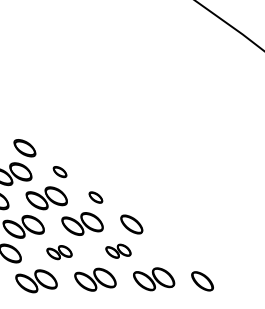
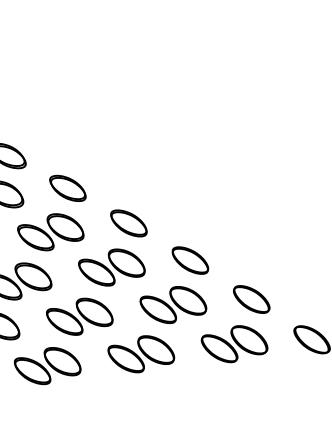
part: (59, 171) -> (66, 187), size x1.67
part: (95, 197) -> (128, 223), size x1.67
part: (118, 251) -> (173, 305), size x1.67
part: (59, 252) -> (79, 316), size x1.67
part: (167, 252) -> (251, 299), added

